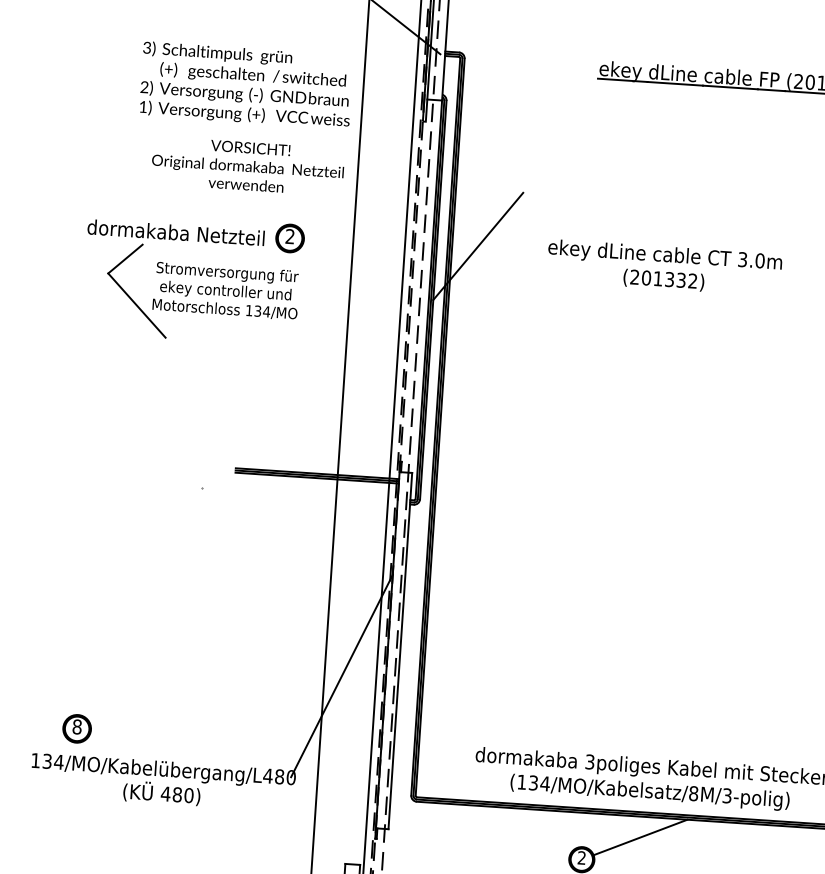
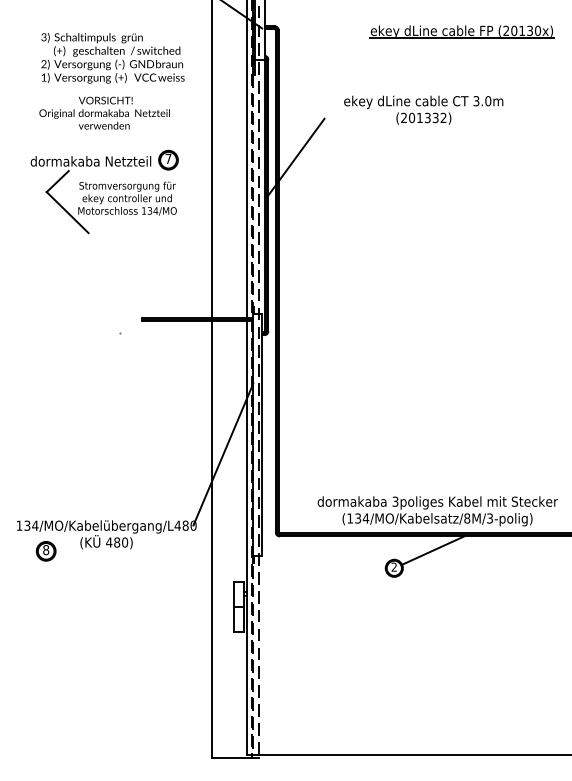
text: (245, 85) -> (112, 58), moved
text: (247, 165) -> (104, 112), moved
text: (290, 236) -> (168, 158), 2 -> 7
text: (664, 266) -> (423, 109), moved
part: (76, 729) -> (45, 551), moved

